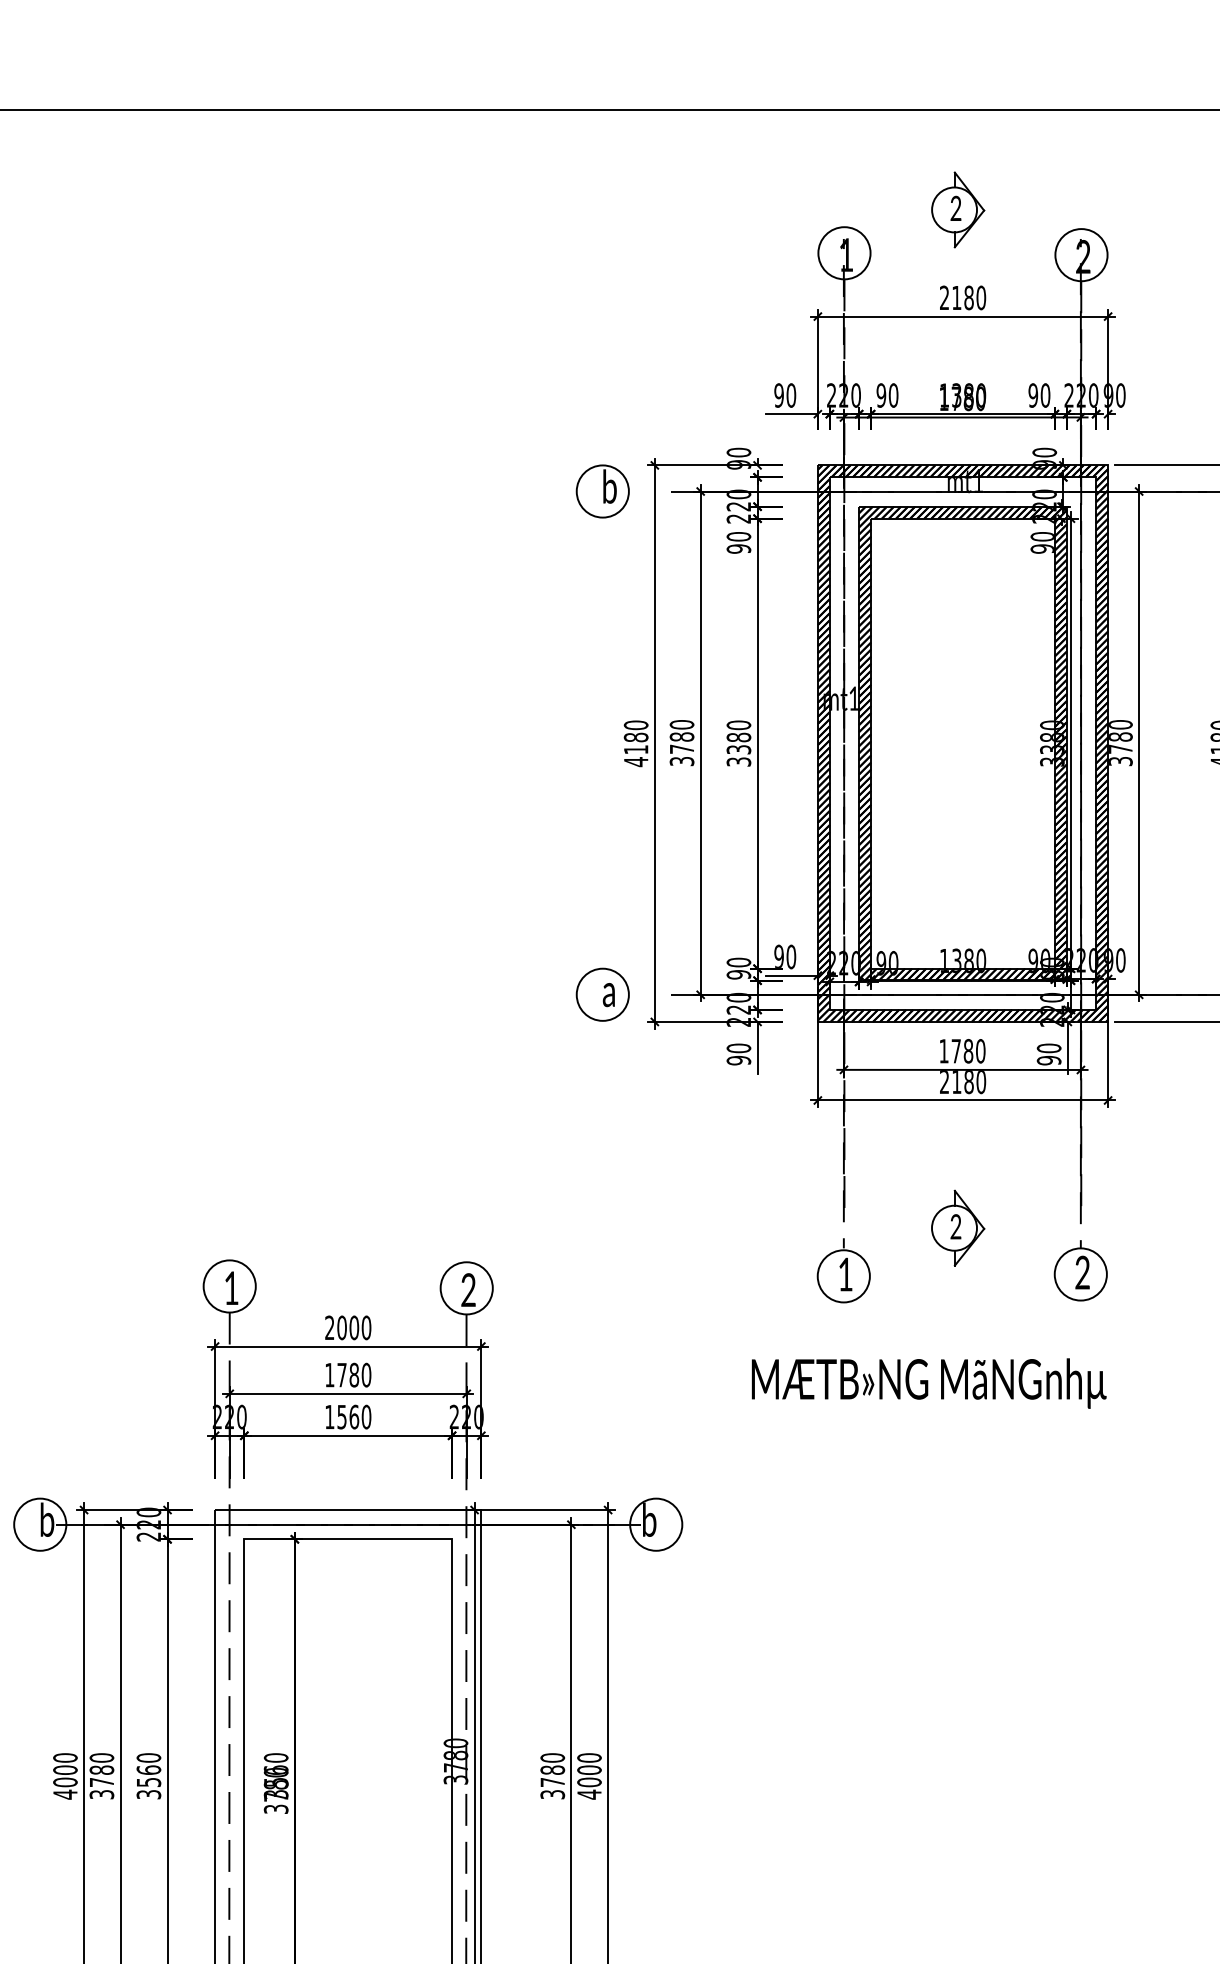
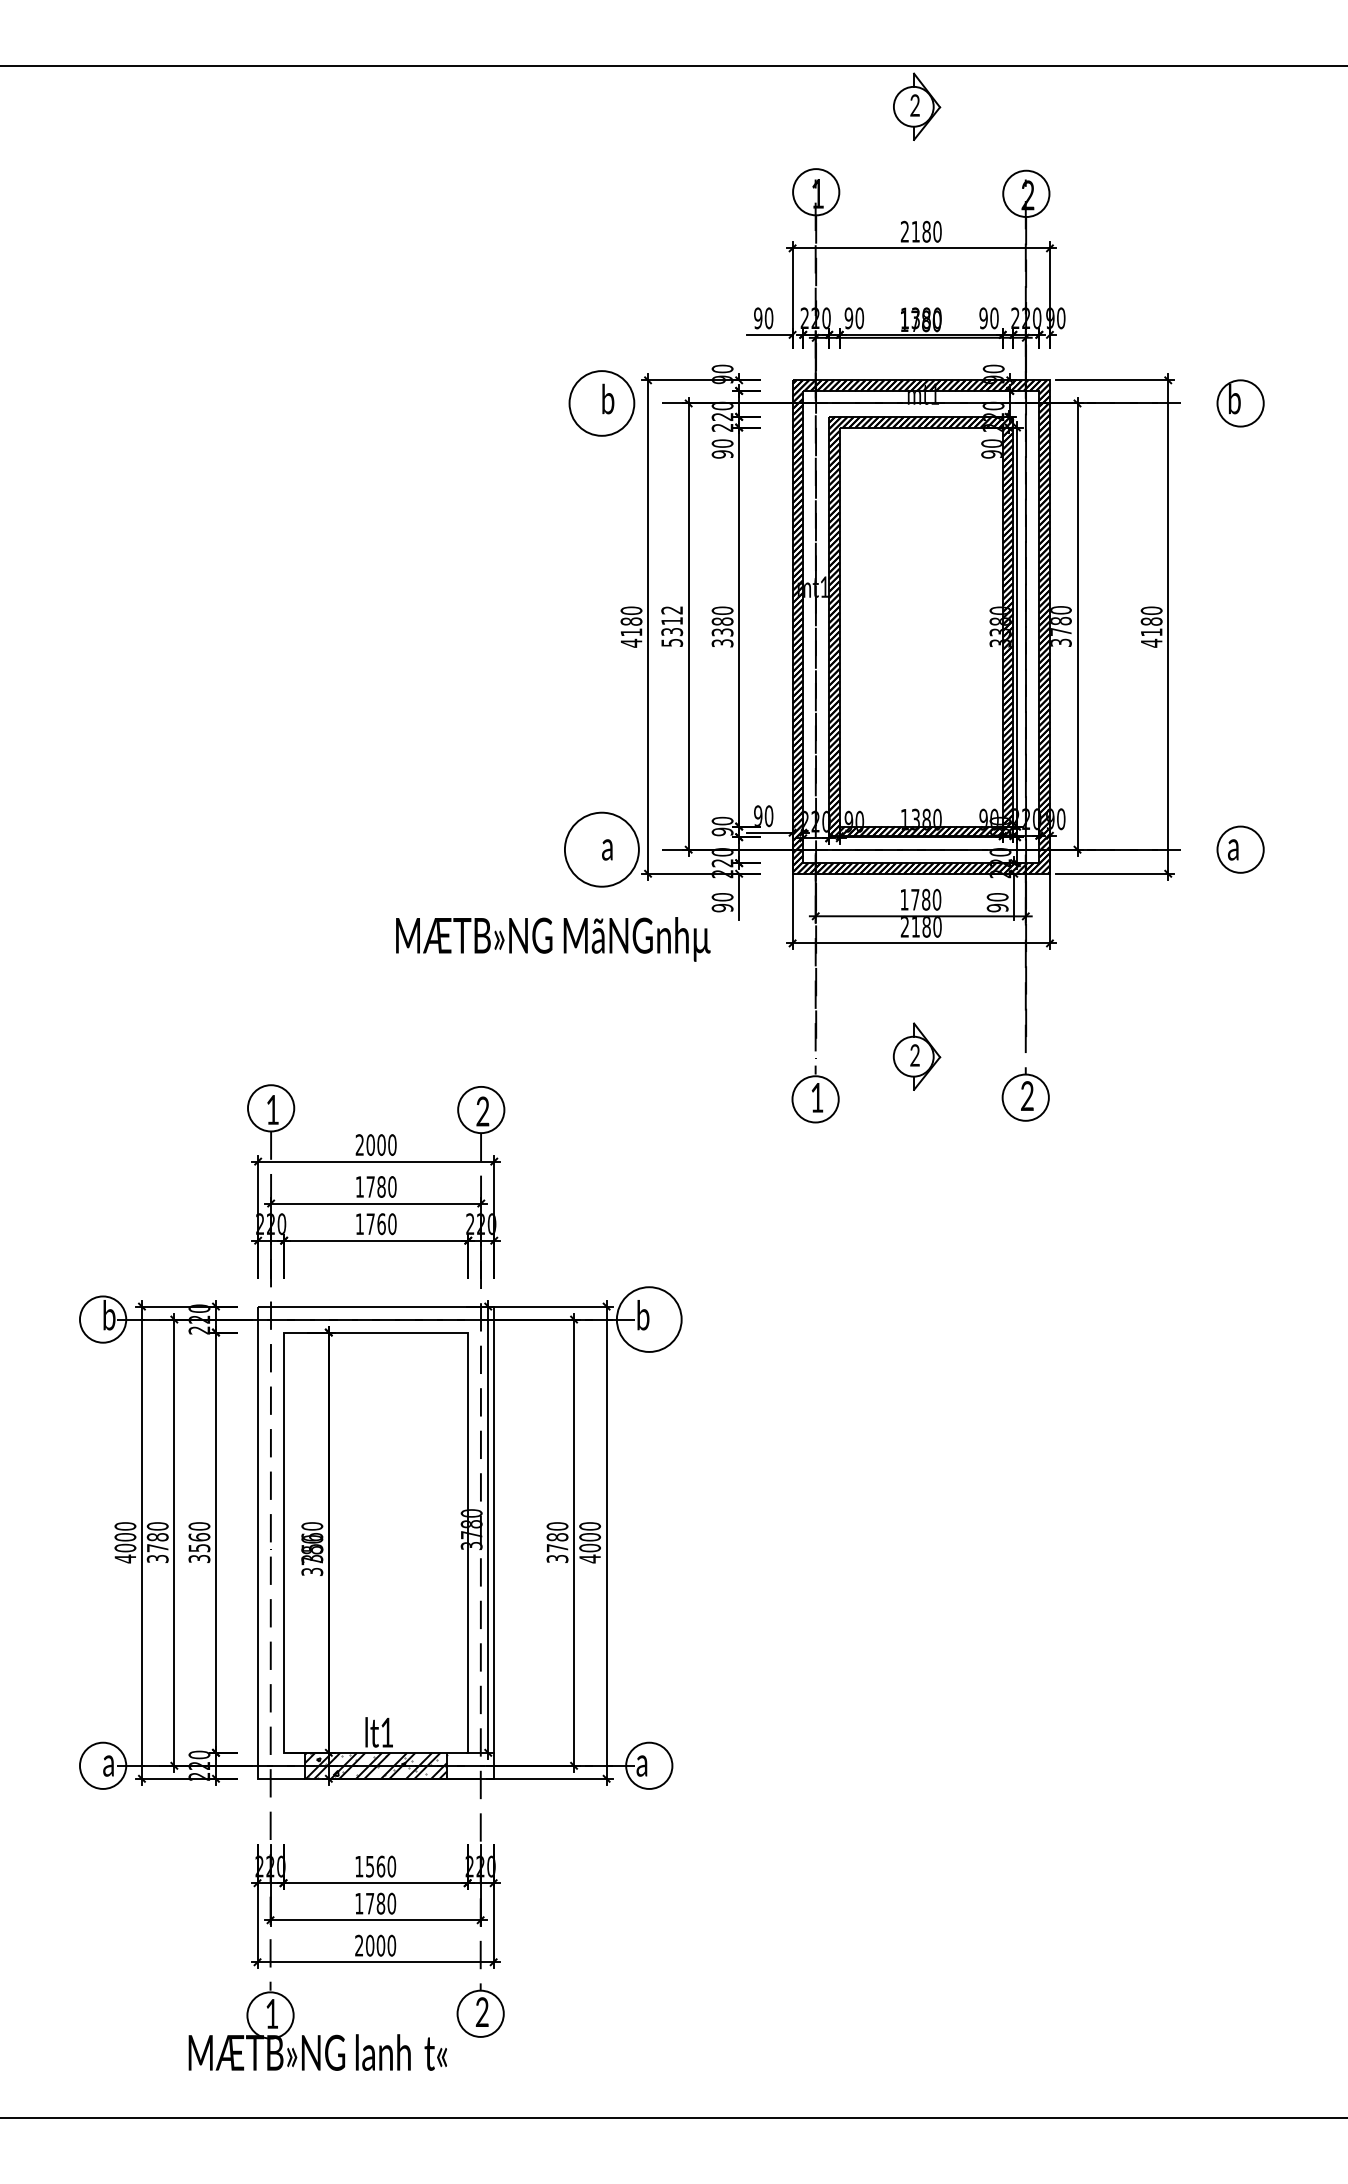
part: (958, 209) -> (917, 106), moved
circle: (602, 491) -> (601, 403), size x1.4
text: (682, 743) -> (672, 626), 3780 -> 5312
circle: (602, 994) -> (601, 849), size x1.6
text: (929, 1383) -> (553, 939), moved
text: (341, 1417) -> (370, 1224), 1560 -> 1760
circle: (656, 1524) -> (649, 1319), size x1.4

